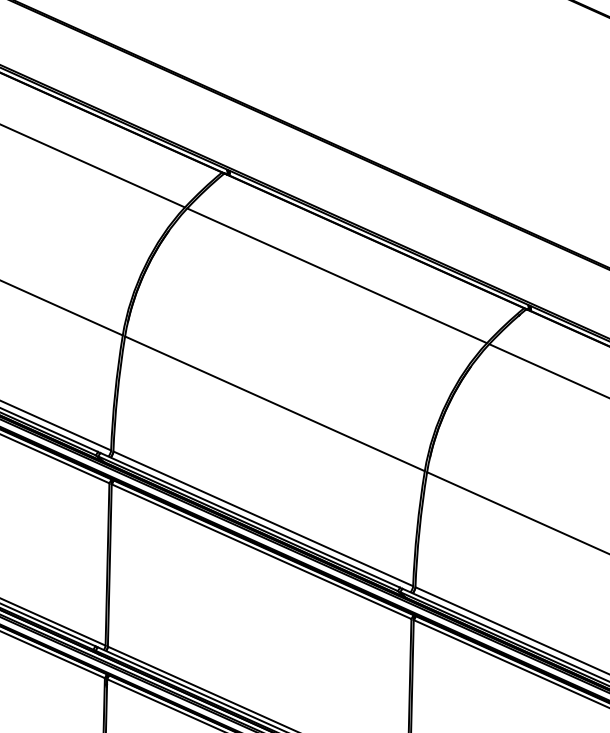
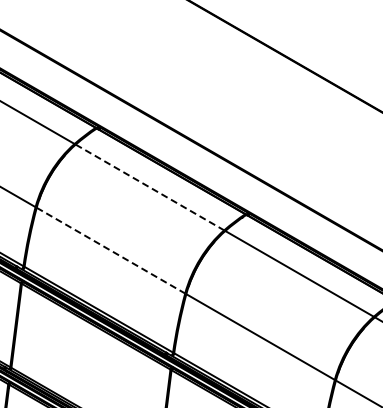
line: (336, 275) -> (149, 187), solid -> dashed
line: (274, 403) -> (110, 250), solid -> dashed

